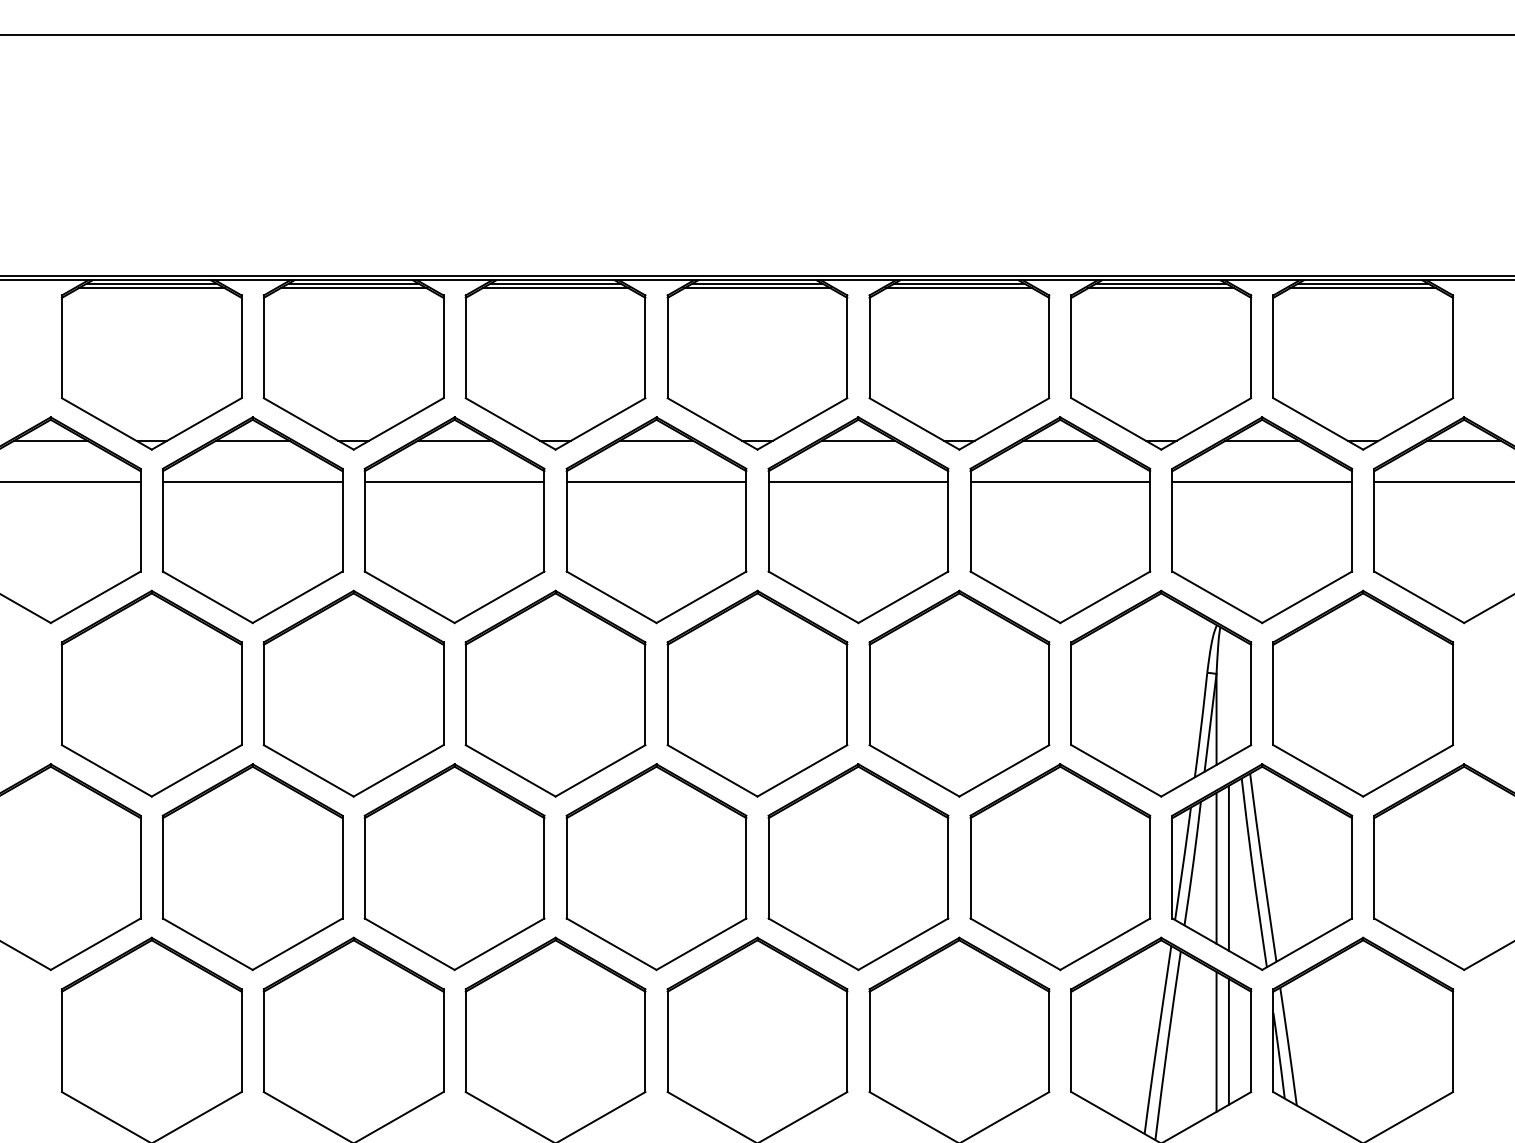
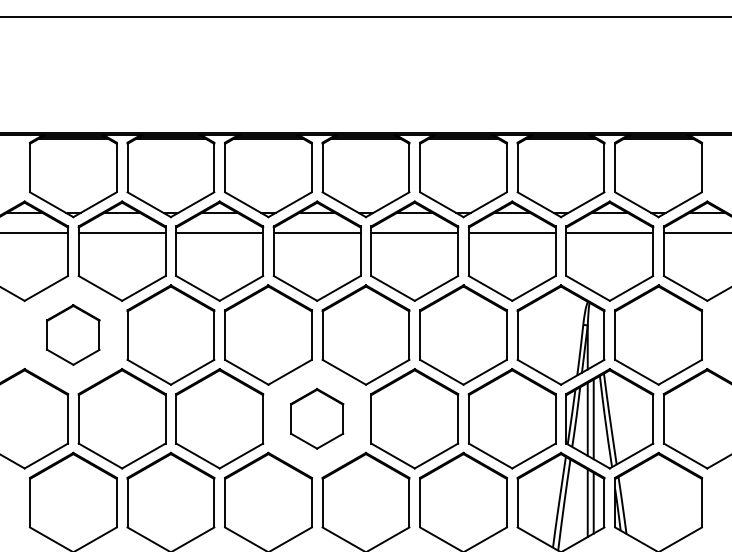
part: (151, 692) -> (73, 334), size x0.6
part: (655, 866) -> (316, 418), size x0.6

